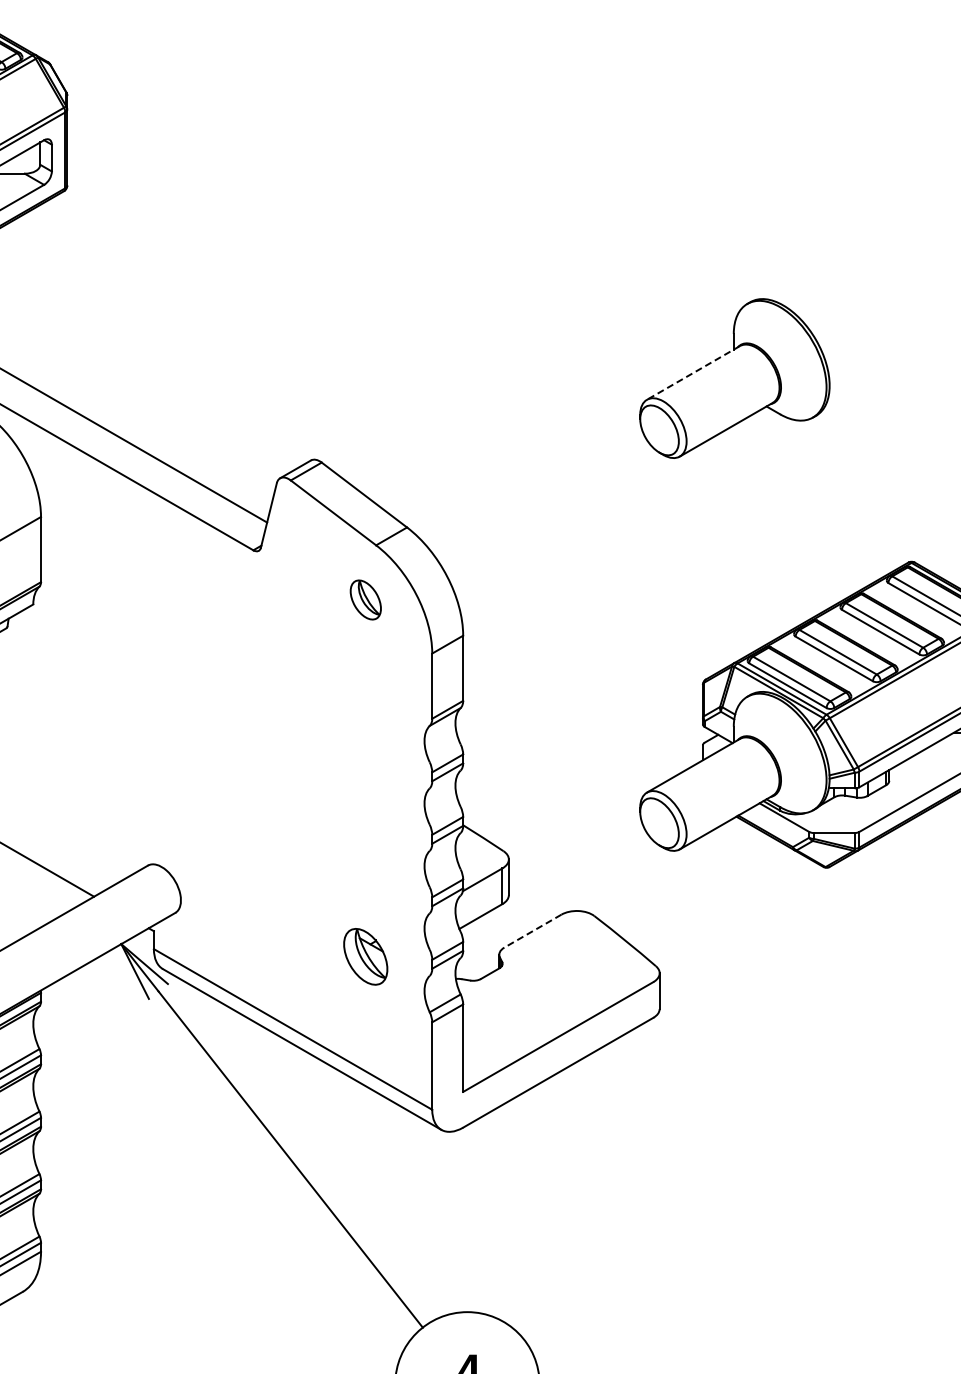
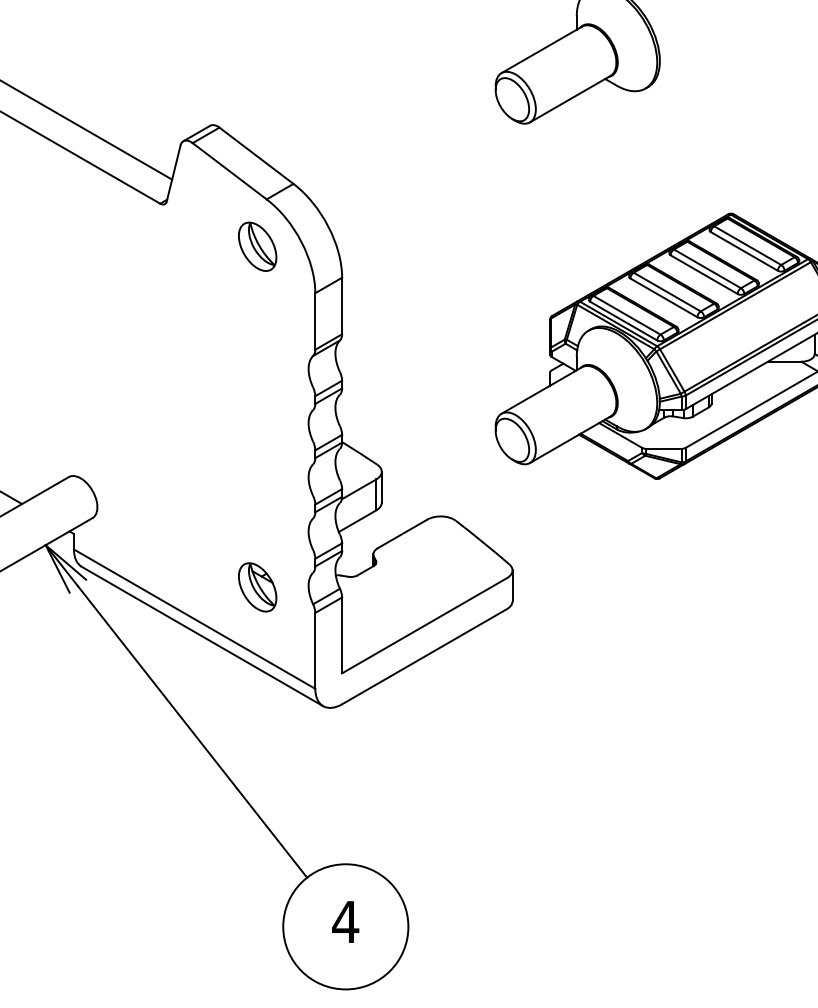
line: (693, 372) -> (541, 49), dashed -> solid
part: (365, 599) -> (257, 246), size x1.43
line: (532, 931) -> (402, 534), dashed -> solid
part: (365, 956) -> (257, 587), moved

